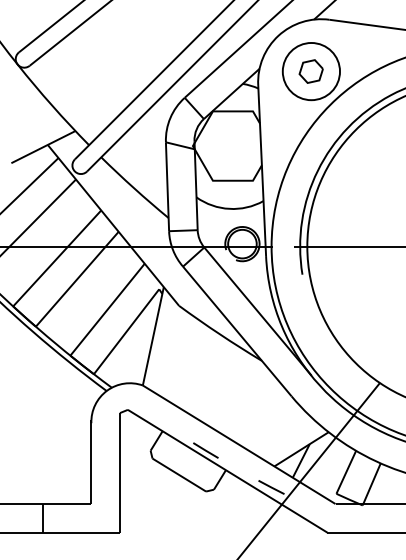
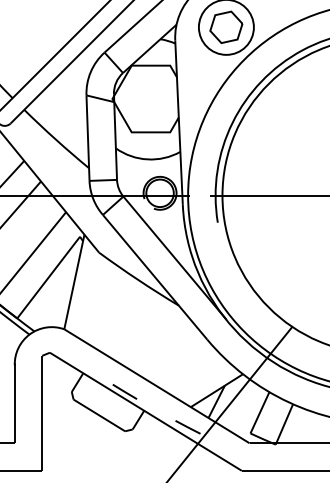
part: (310, 71) -> (225, 27), size x1.43

